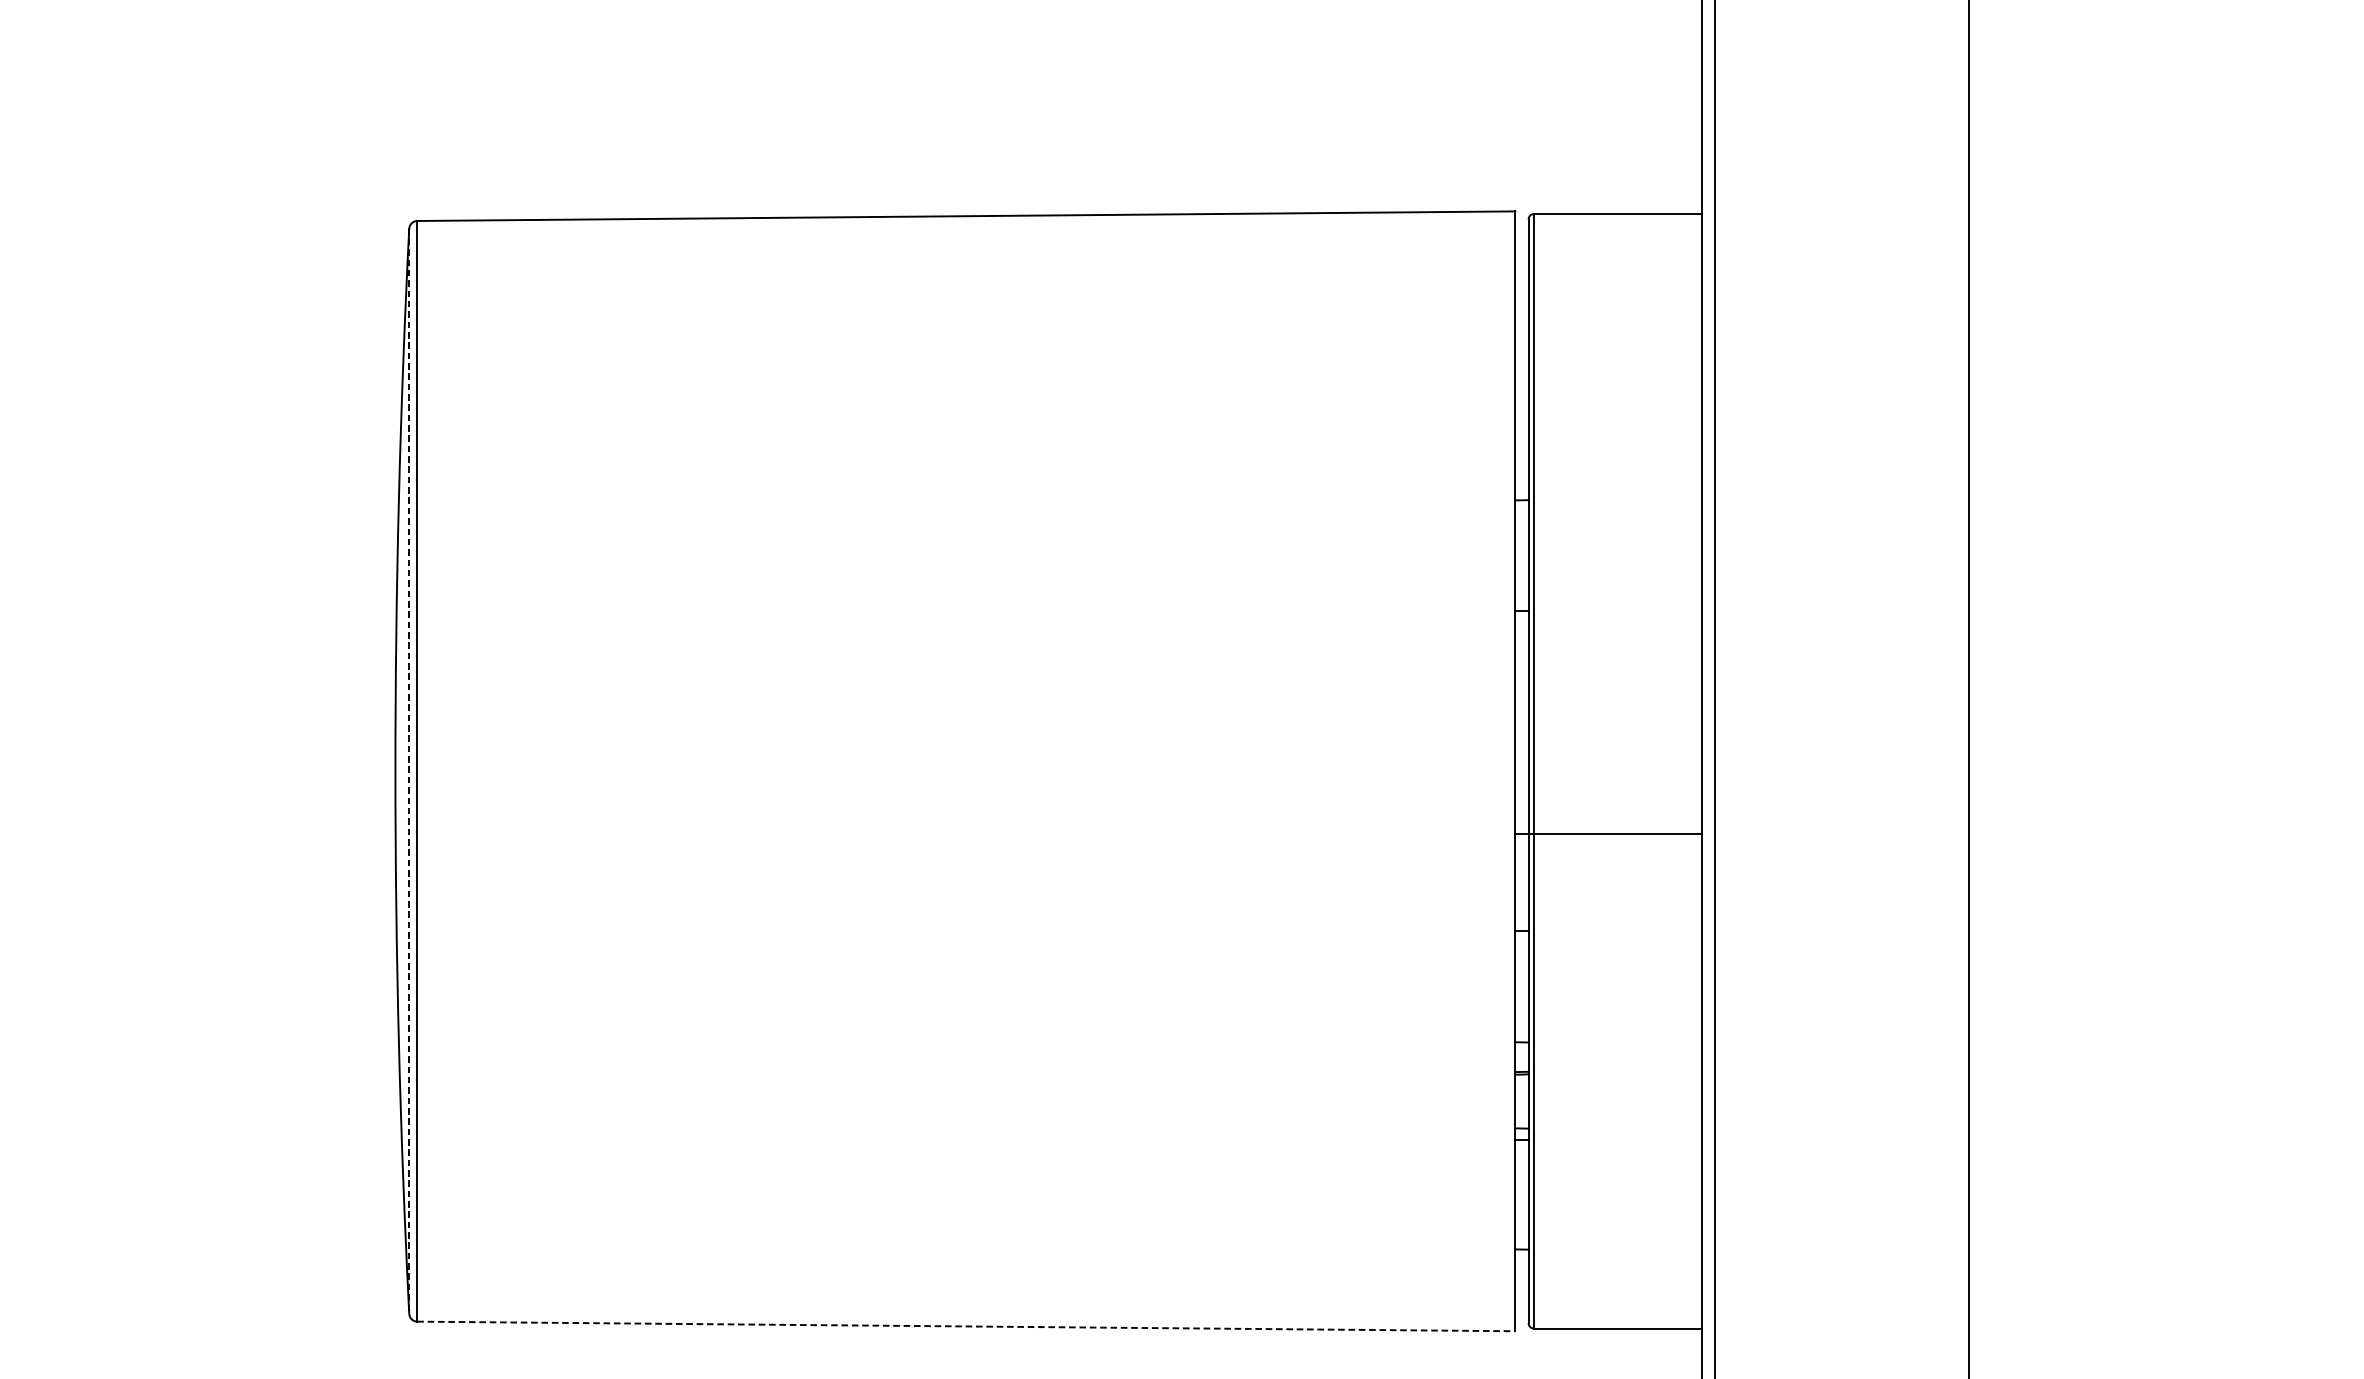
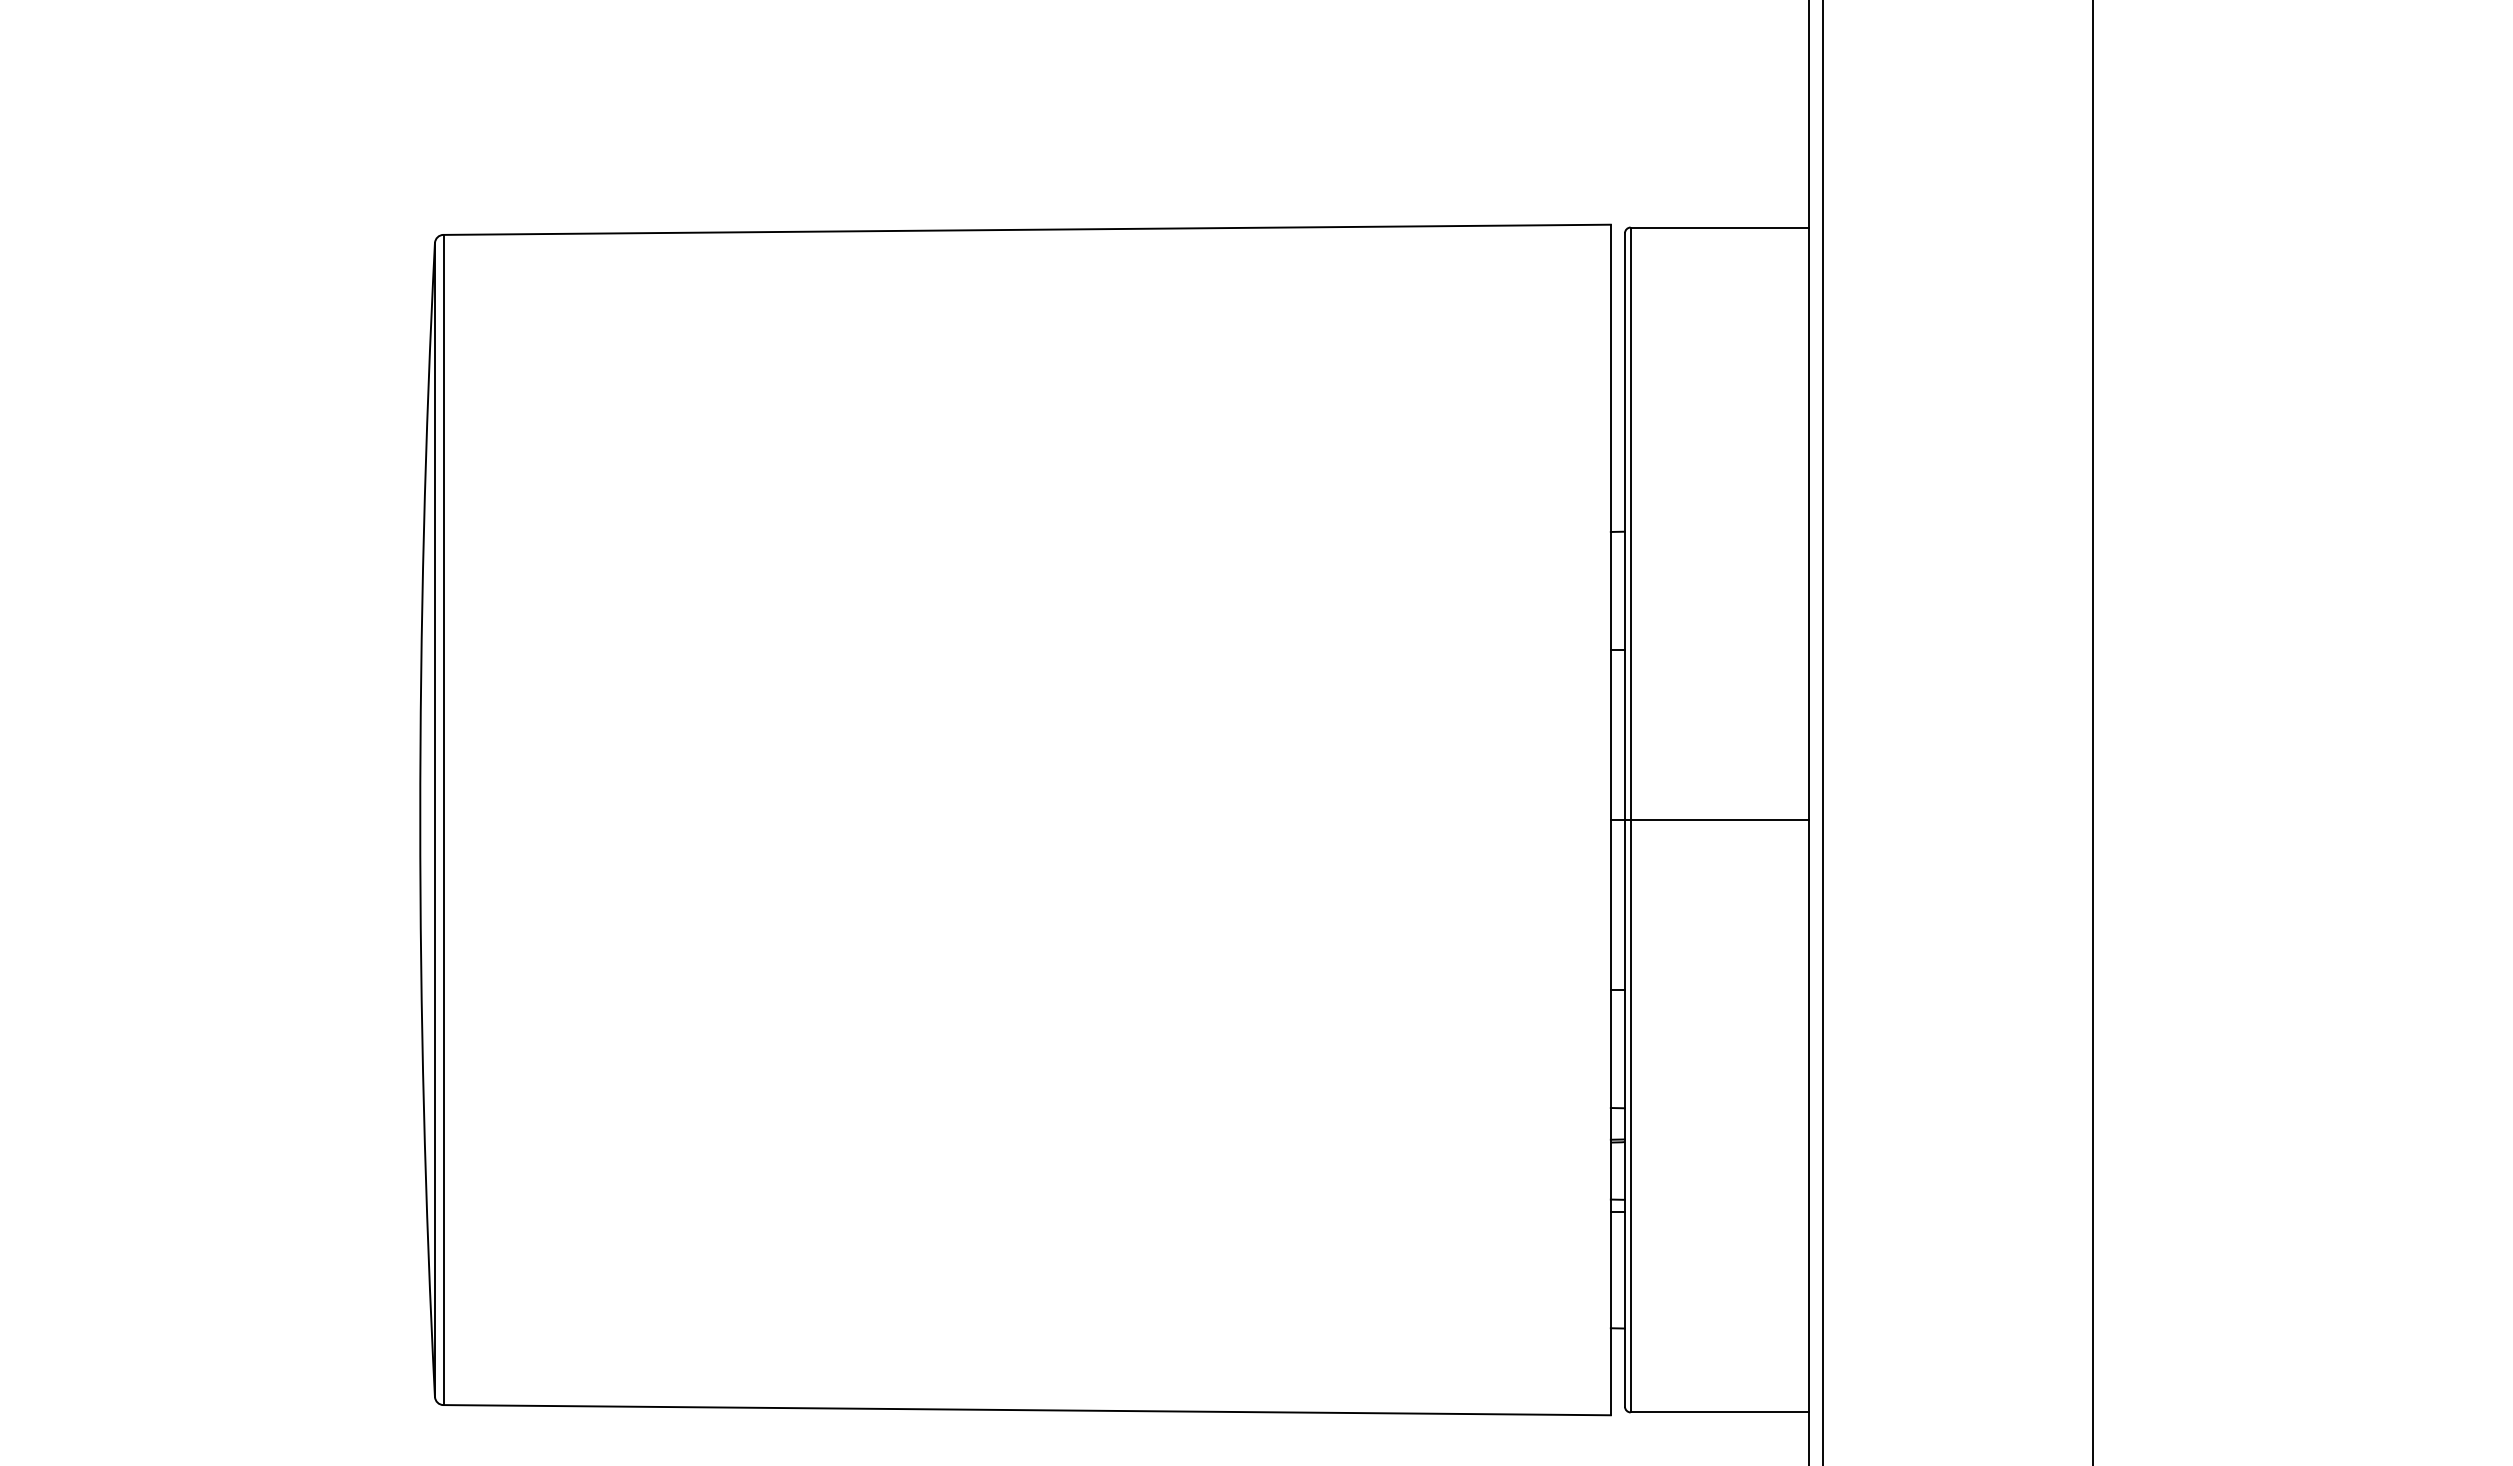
line: (409, 771) -> (435, 820), dashed -> solid
line: (1608, 834) -> (1709, 820), moved
line: (966, 1326) -> (1027, 1410), dashed -> solid

